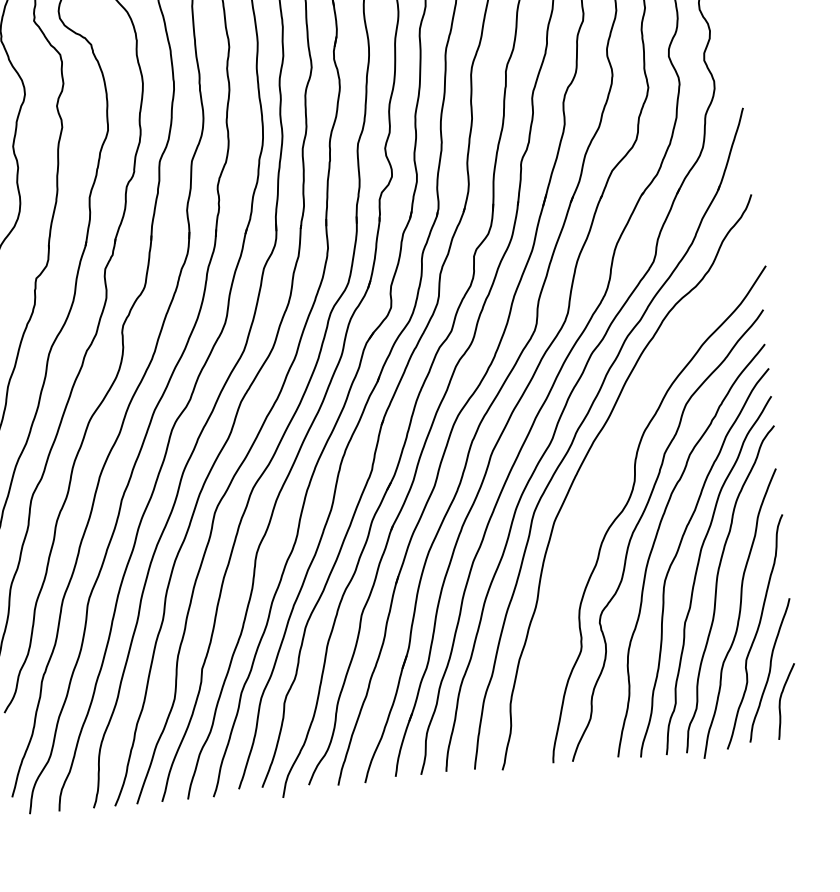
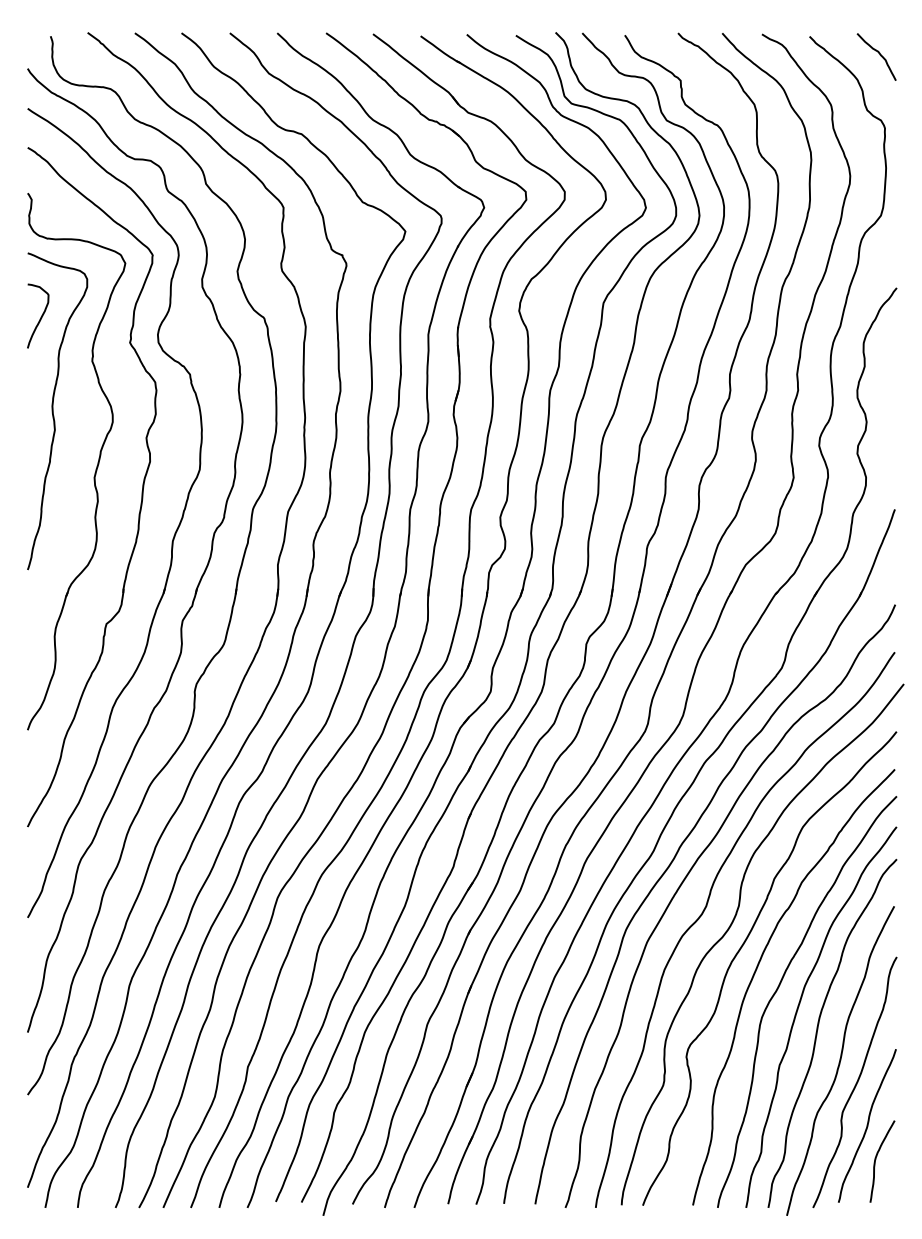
curve: (605, 486) -> (706, 908), added

